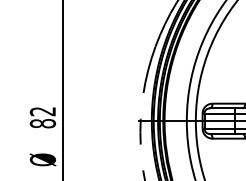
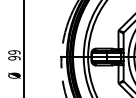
text: (43, 117) -> (14, 55), 82 -> 99

